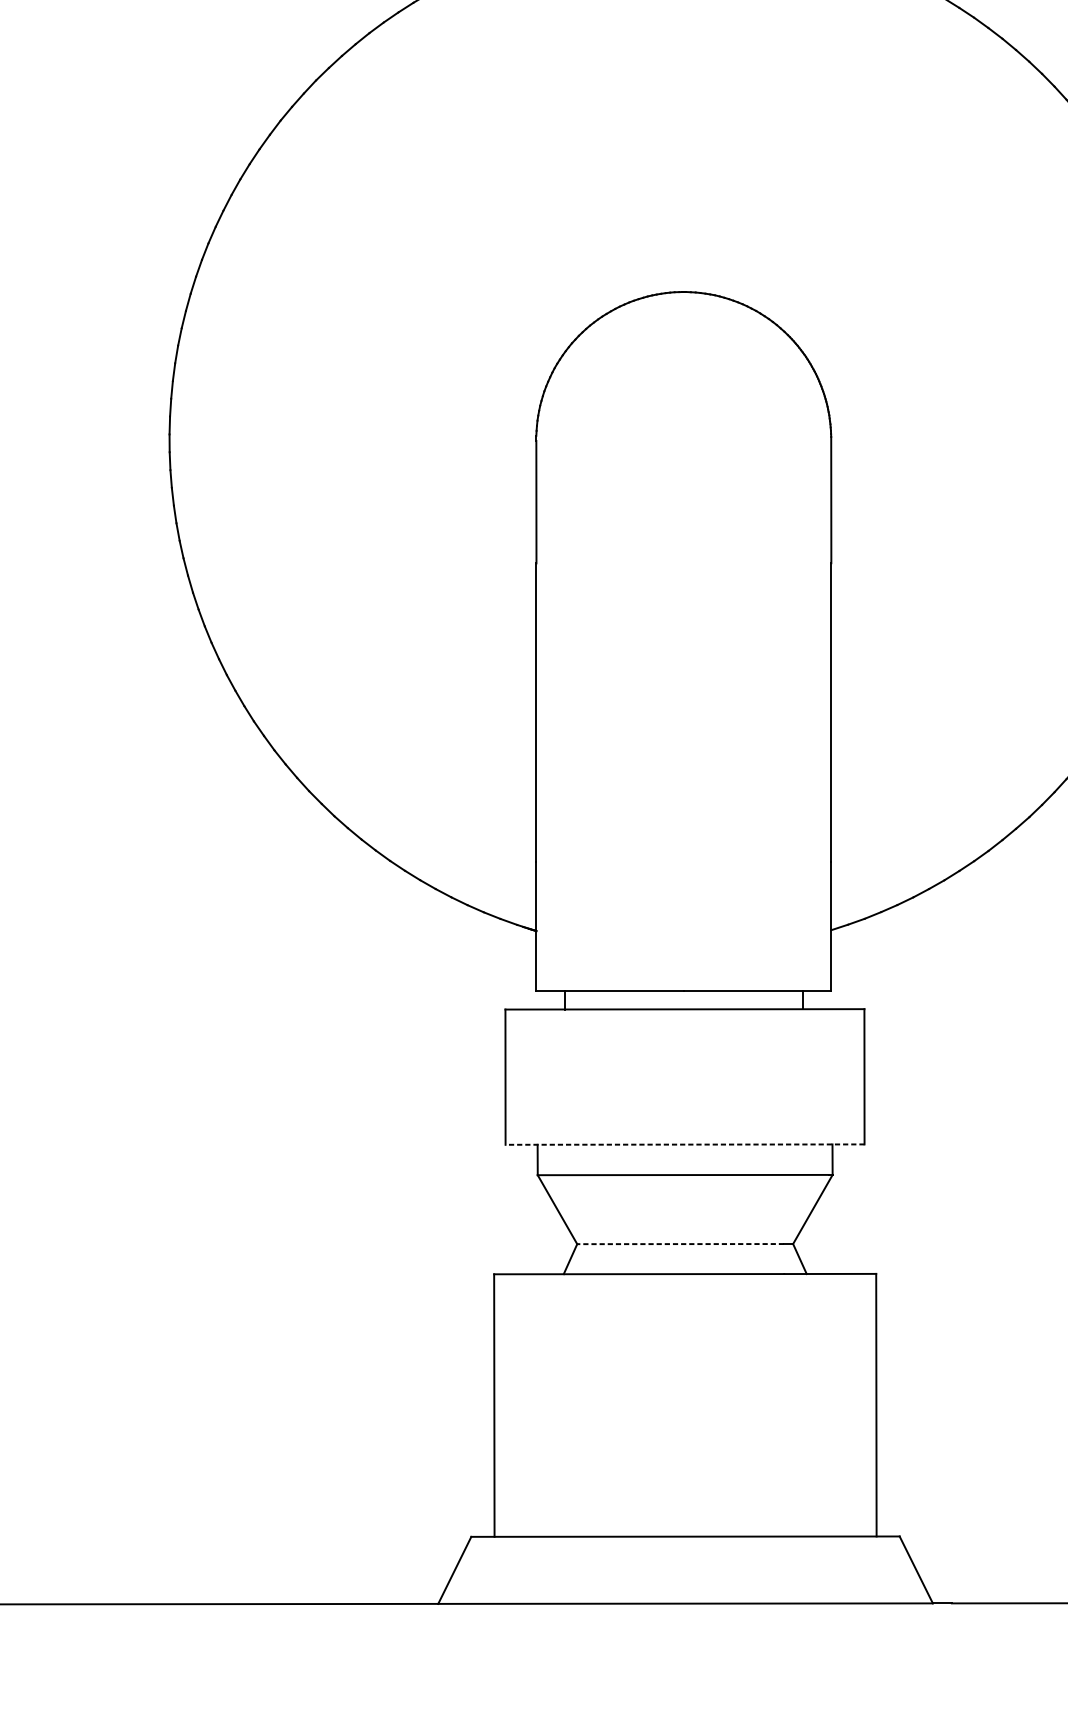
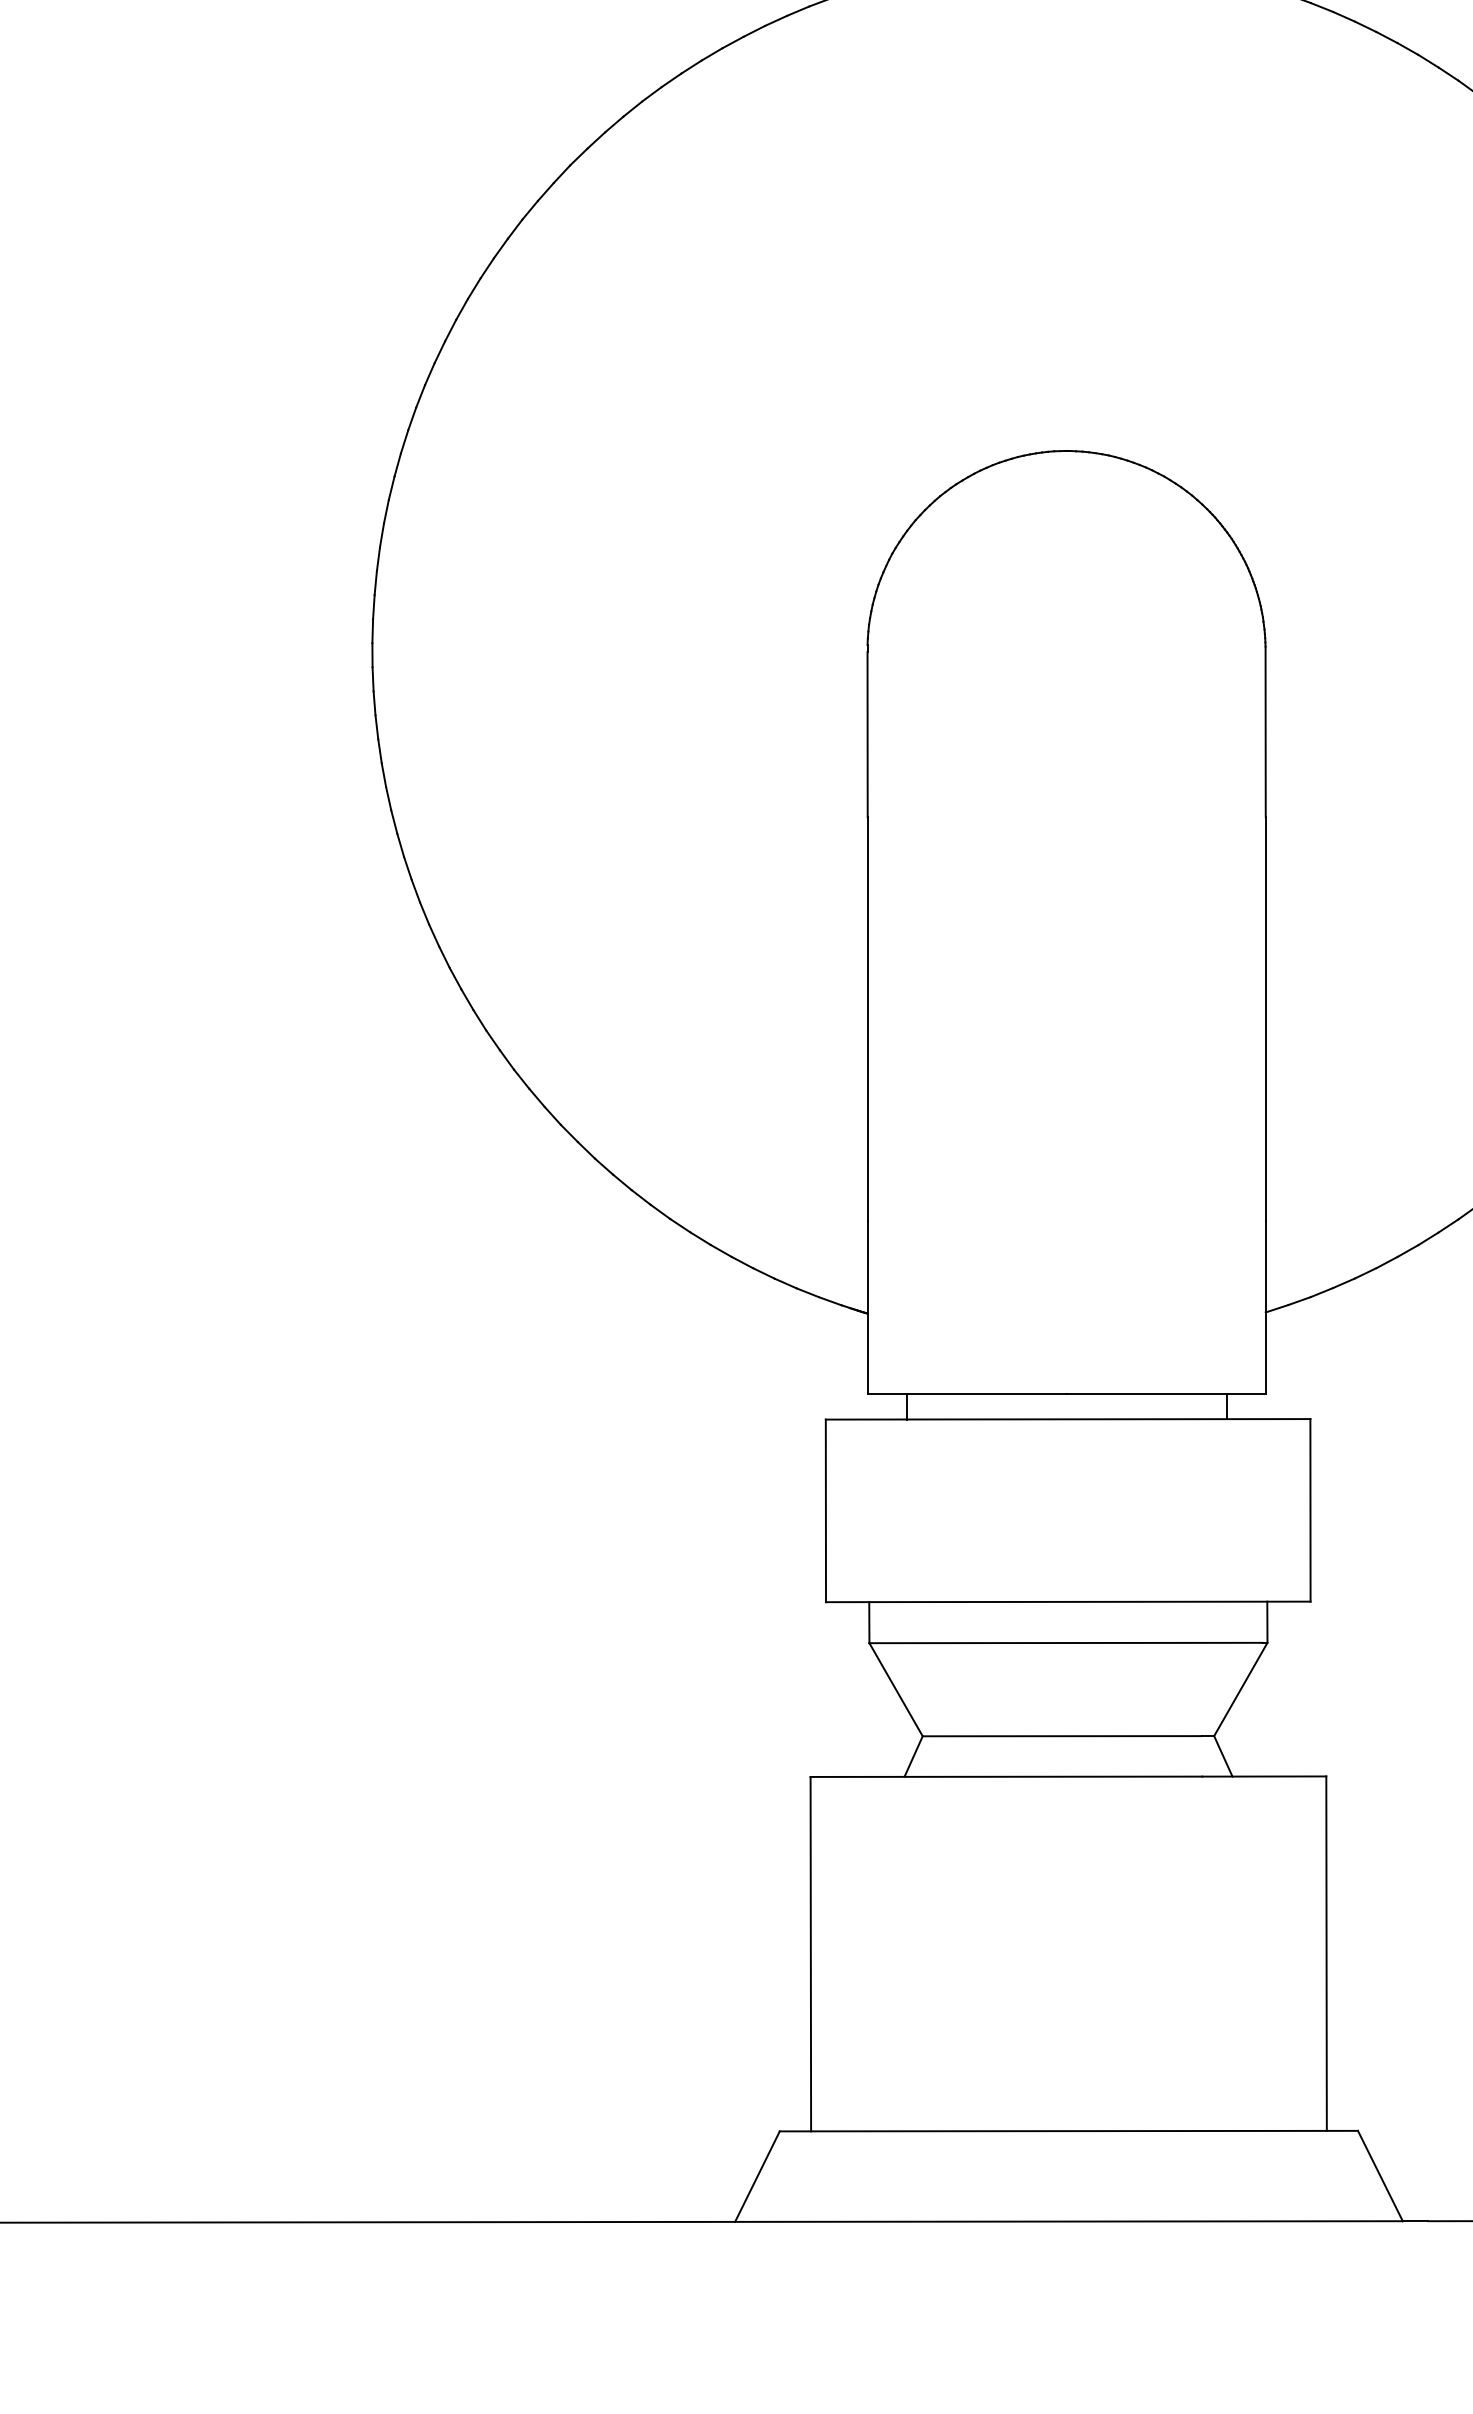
line: (684, 1144) -> (1067, 1601), dashed -> solid
line: (680, 1244) -> (1062, 1736), dashed -> solid

